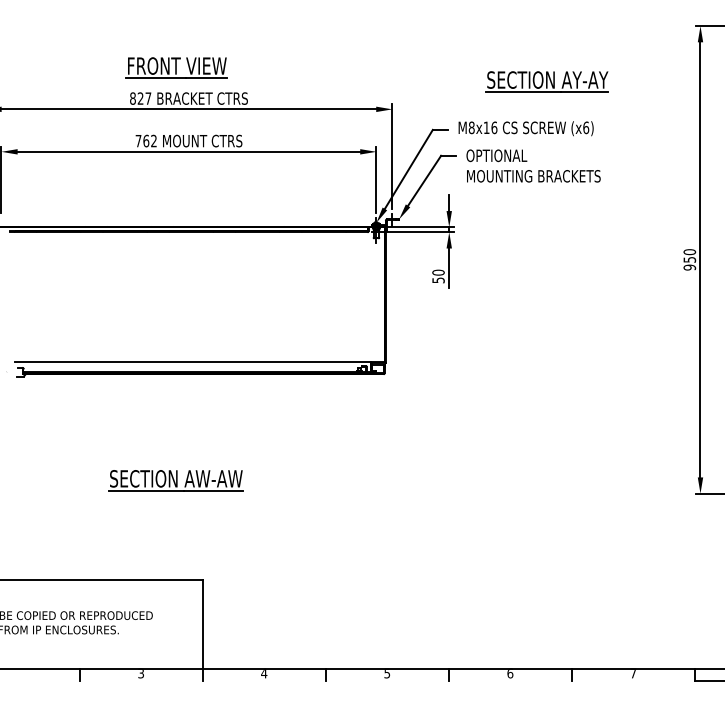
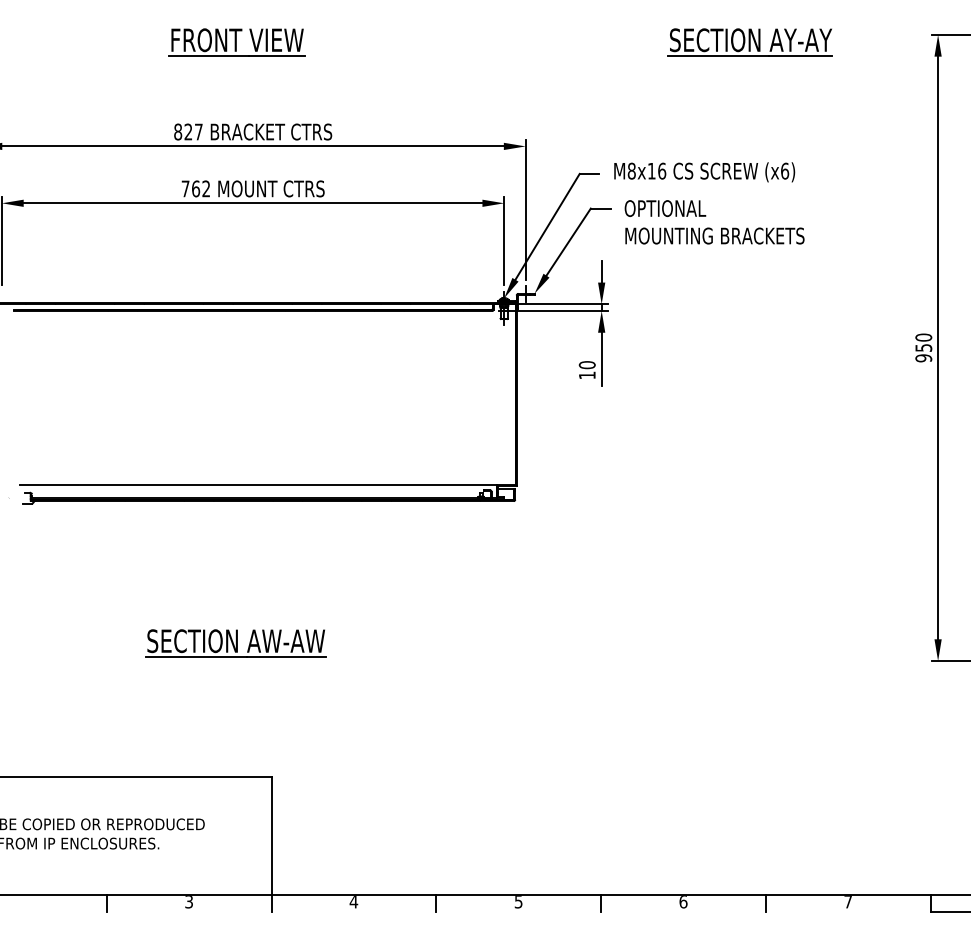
part: (176, 67) -> (236, 42), moved
part: (546, 81) -> (749, 42), moved
text: (438, 280) -> (587, 375), 50 -> 10

